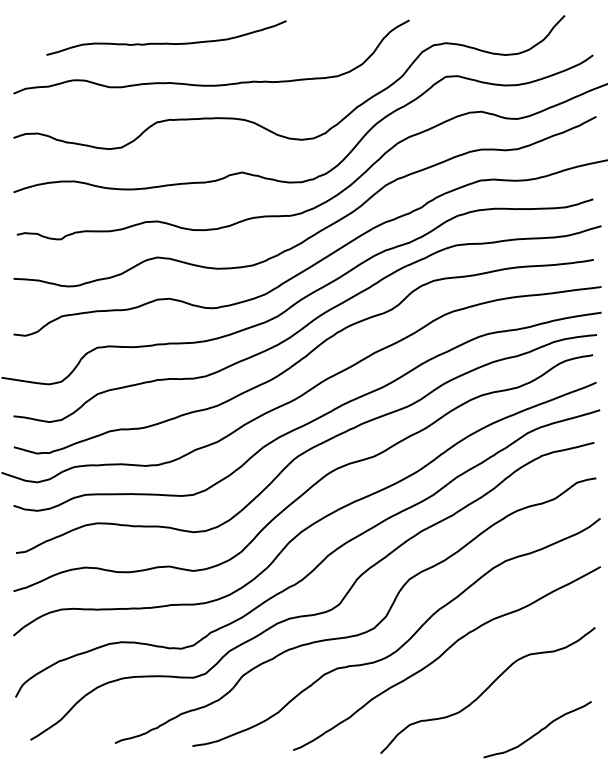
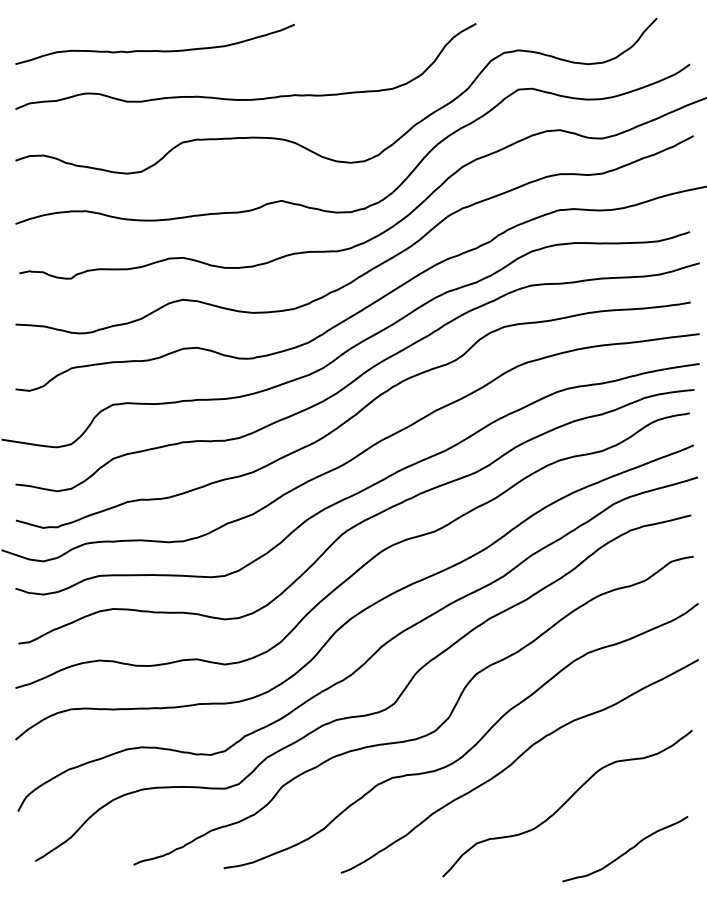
curve: (166, 42) -> (155, 49), moved

